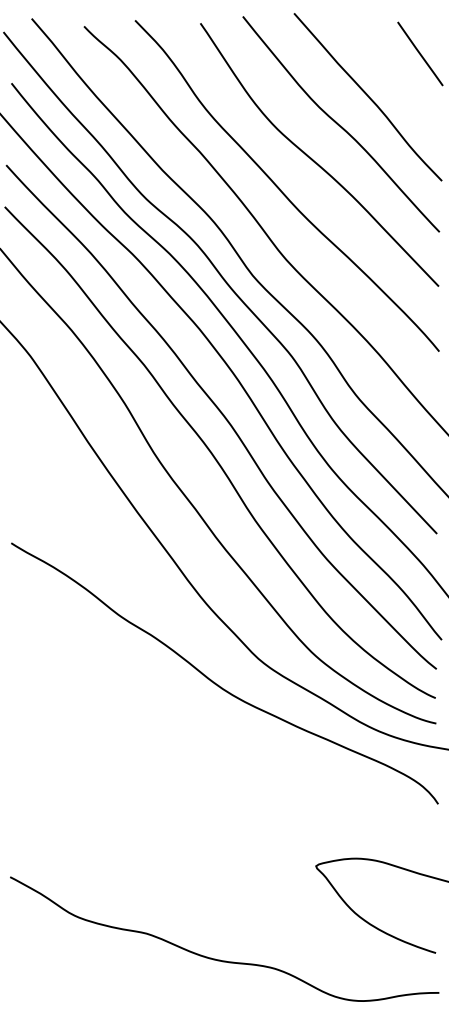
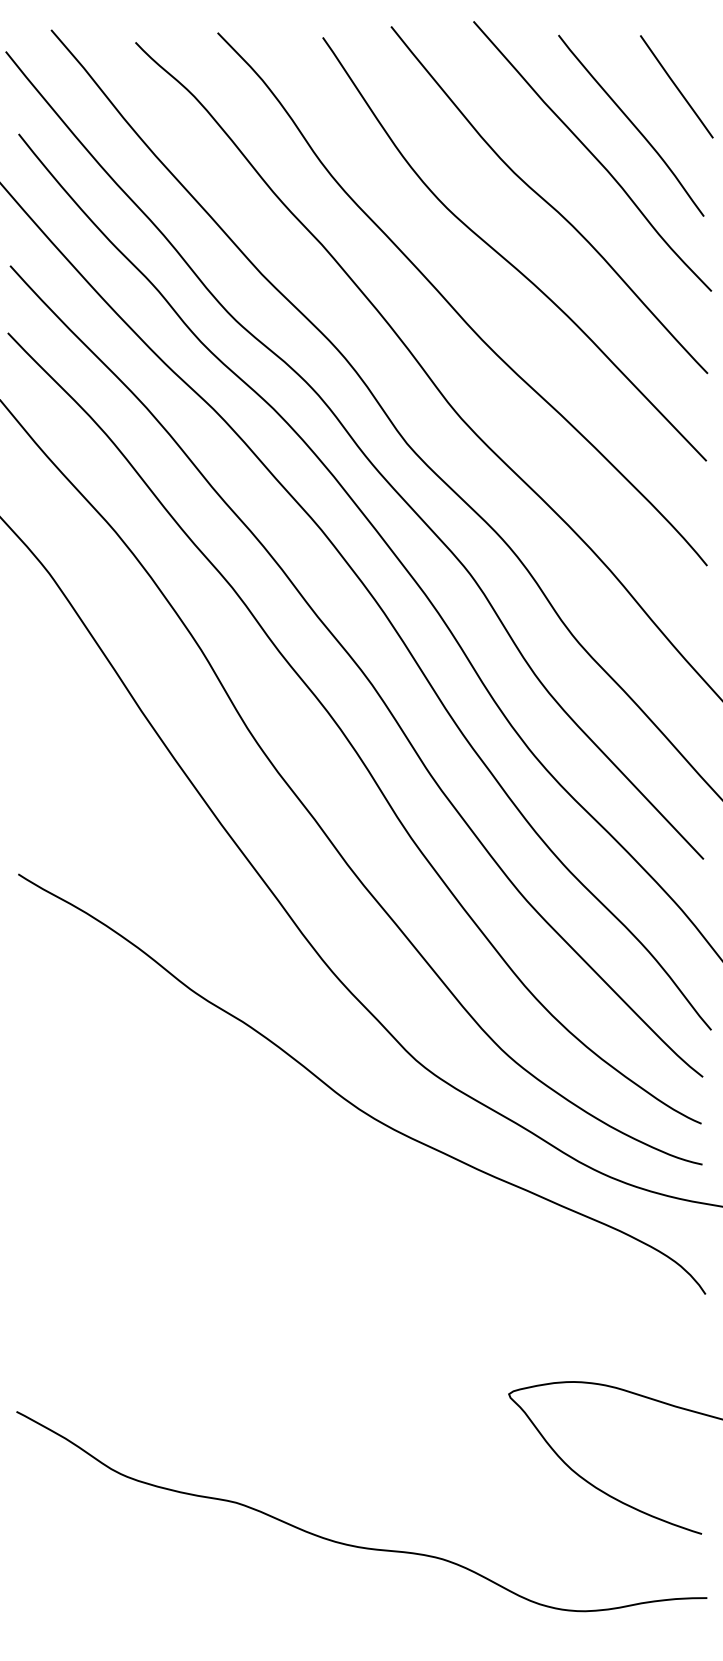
curve: (391, 76) -> (630, 123), added

